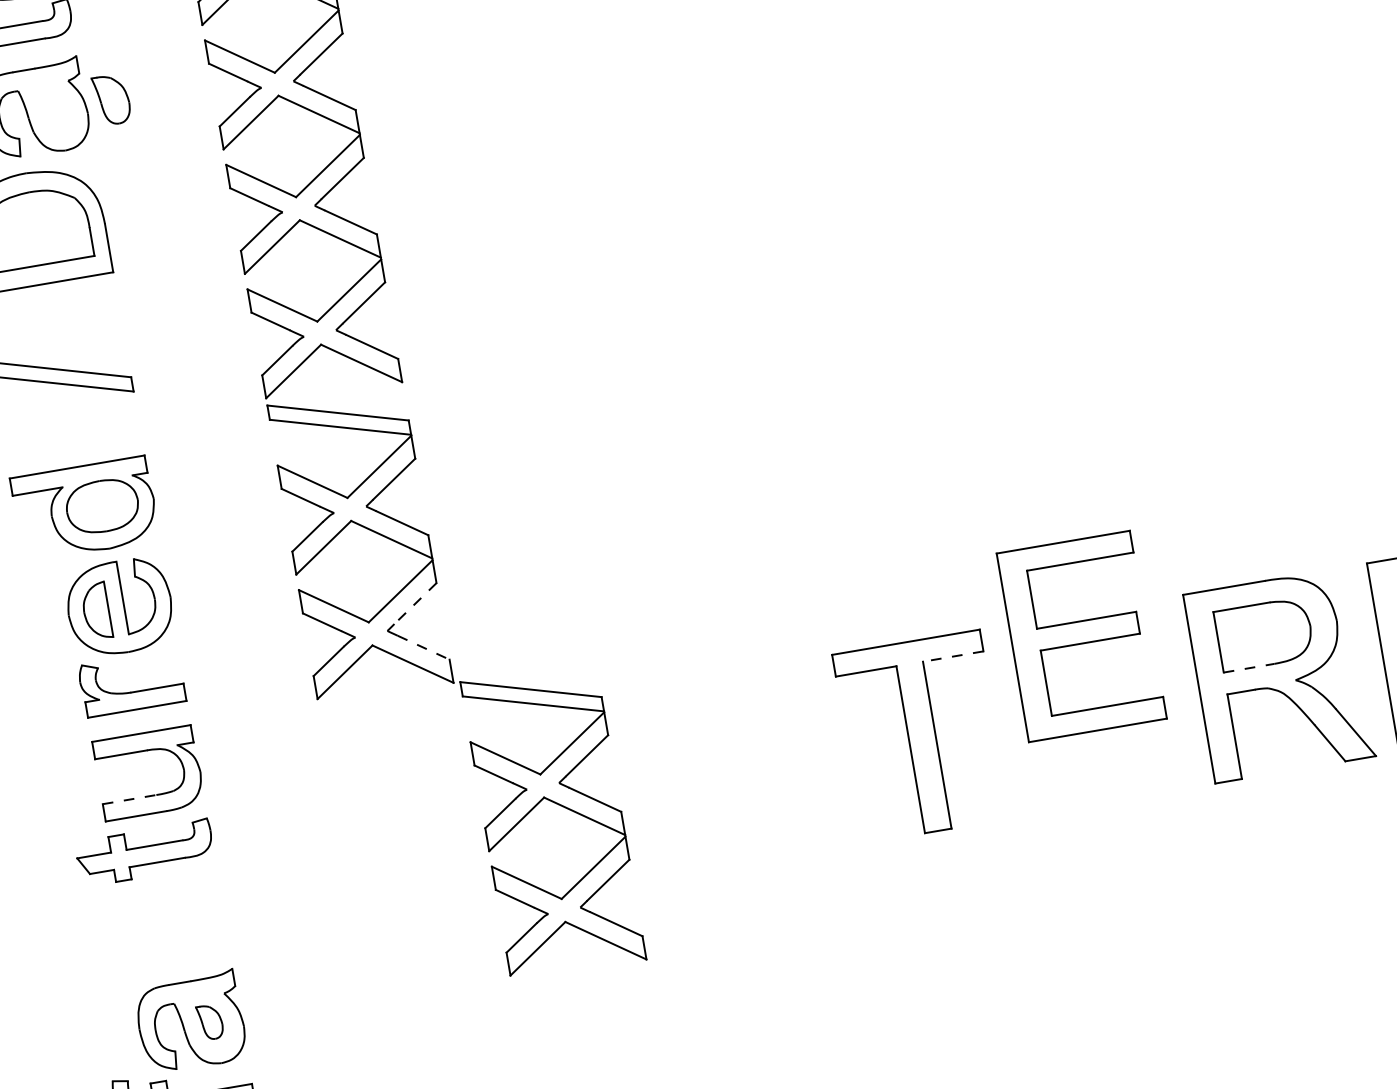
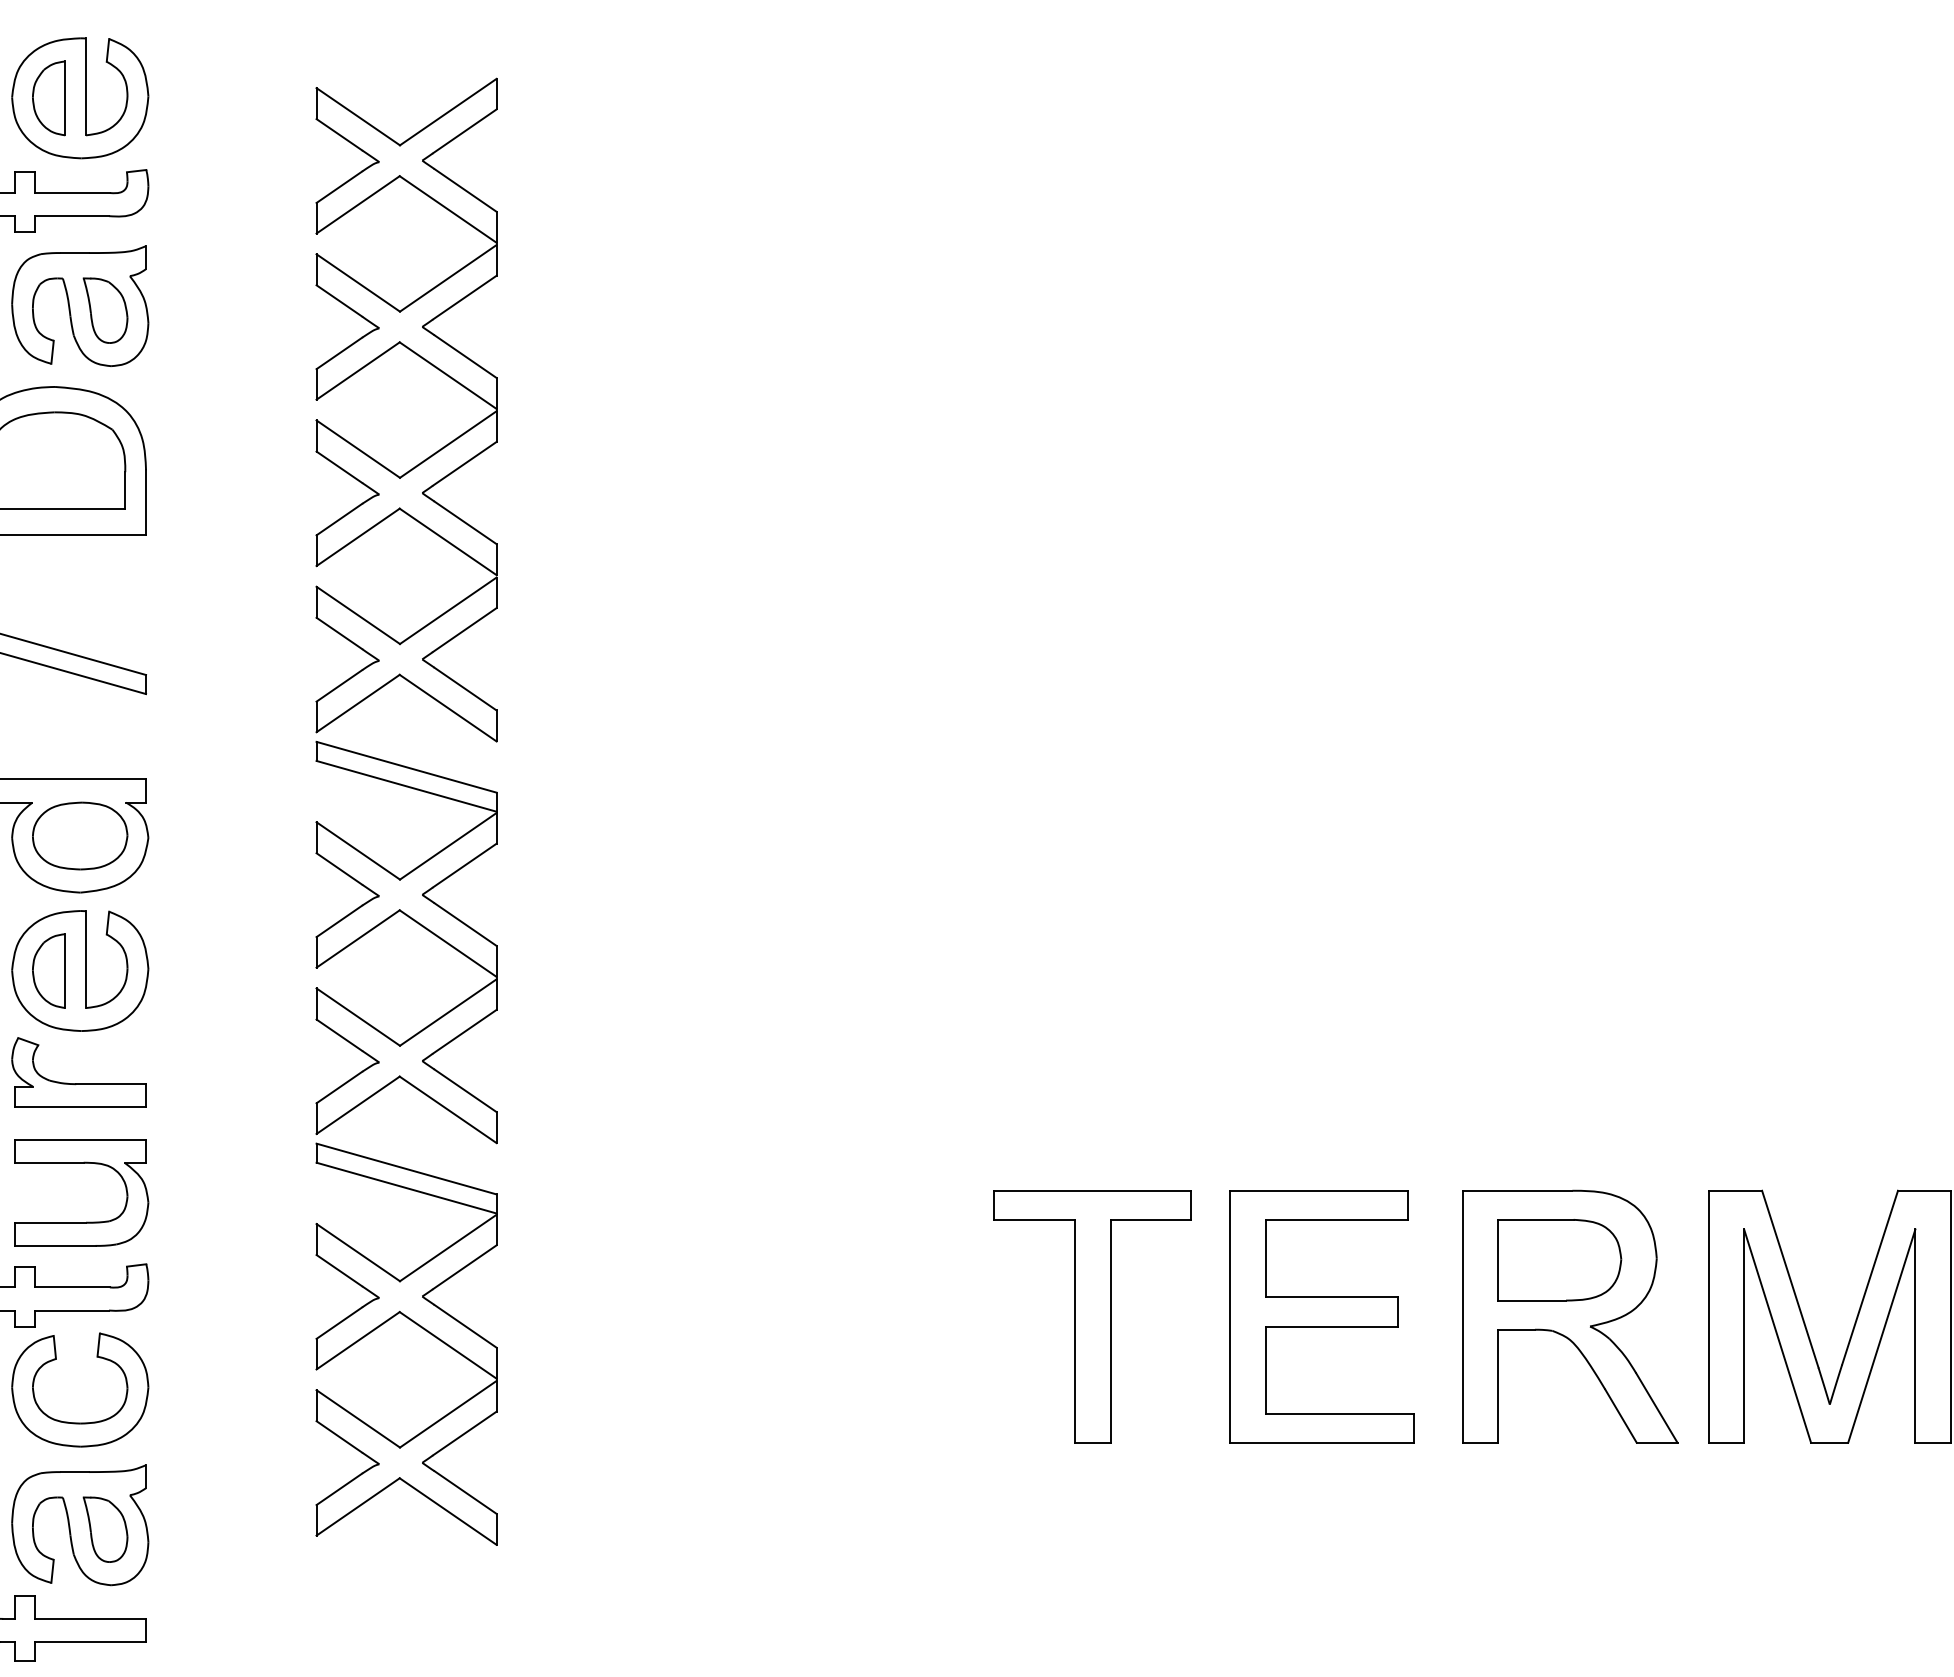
part: (111, 99) -> (105, 310), moved
line: (415, 603) -> (464, 1031), dashed -> solid
part: (1081, 635) -> (1321, 1316), moved
line: (423, 647) -> (465, 1090), dashed -> solid
line: (952, 656) -> (1150, 1219), dashed -> solid
line: (1249, 668) -> (1532, 1300), dashed -> solid
line: (129, 799) -> (50, 1222), dashed -> solid
part: (560, 805) -> (418, 1326), moved
part: (177, 945) -> (80, 1422), added
part: (210, 1022) -> (105, 1529), size x1.43

